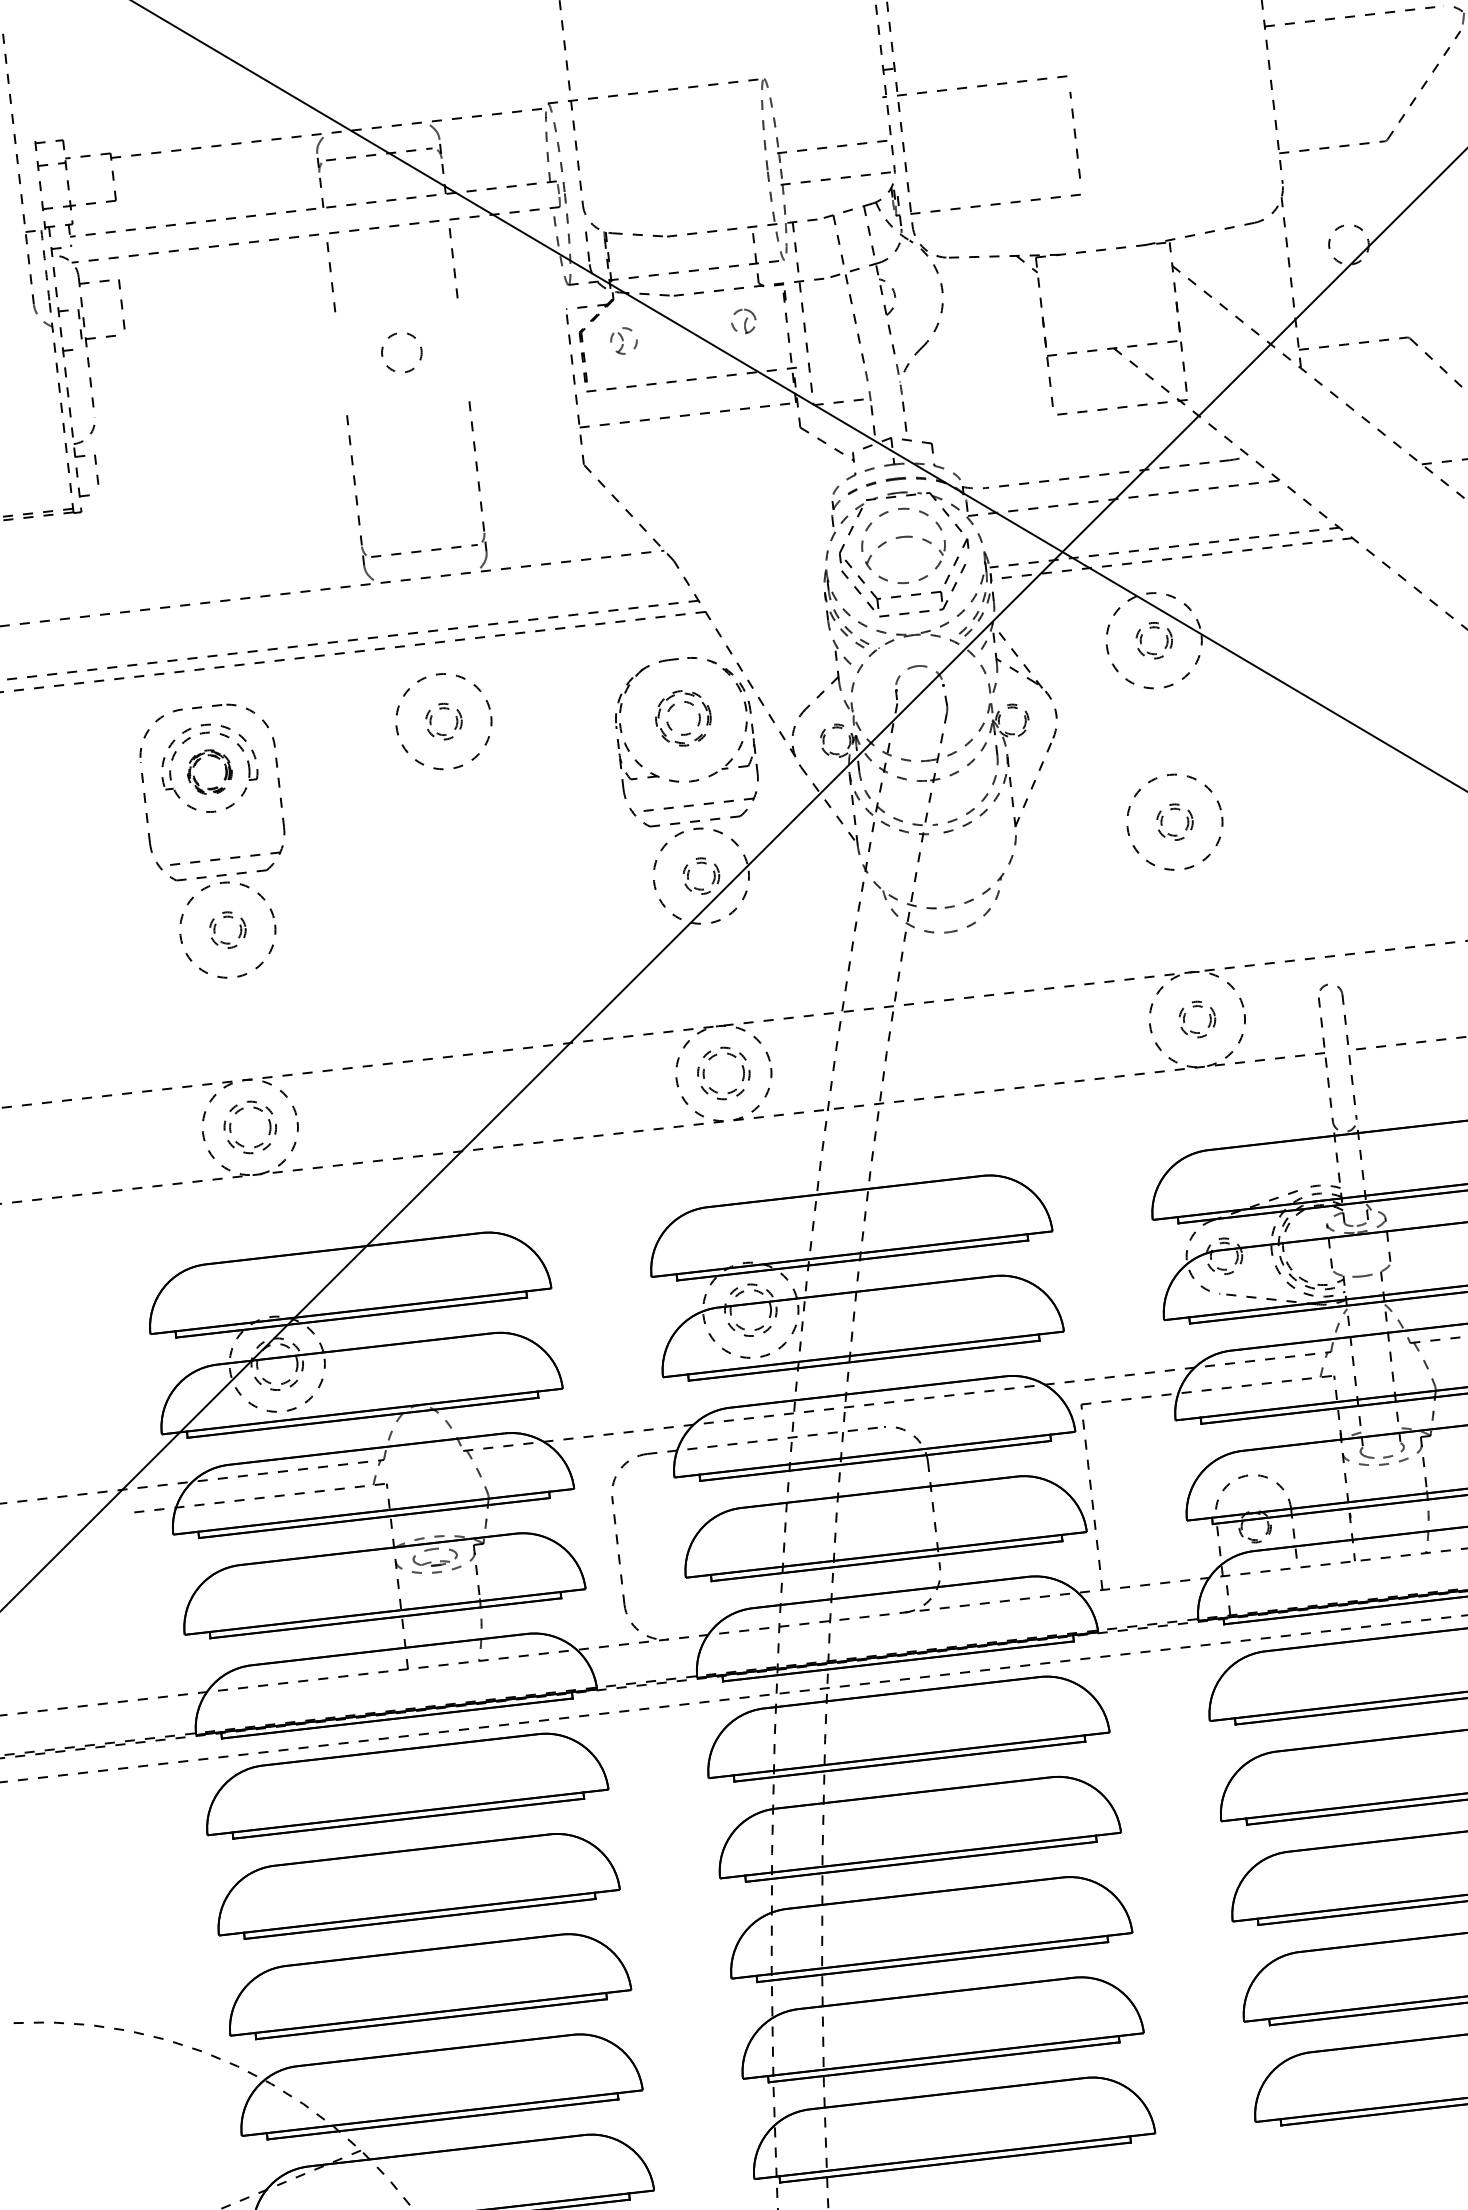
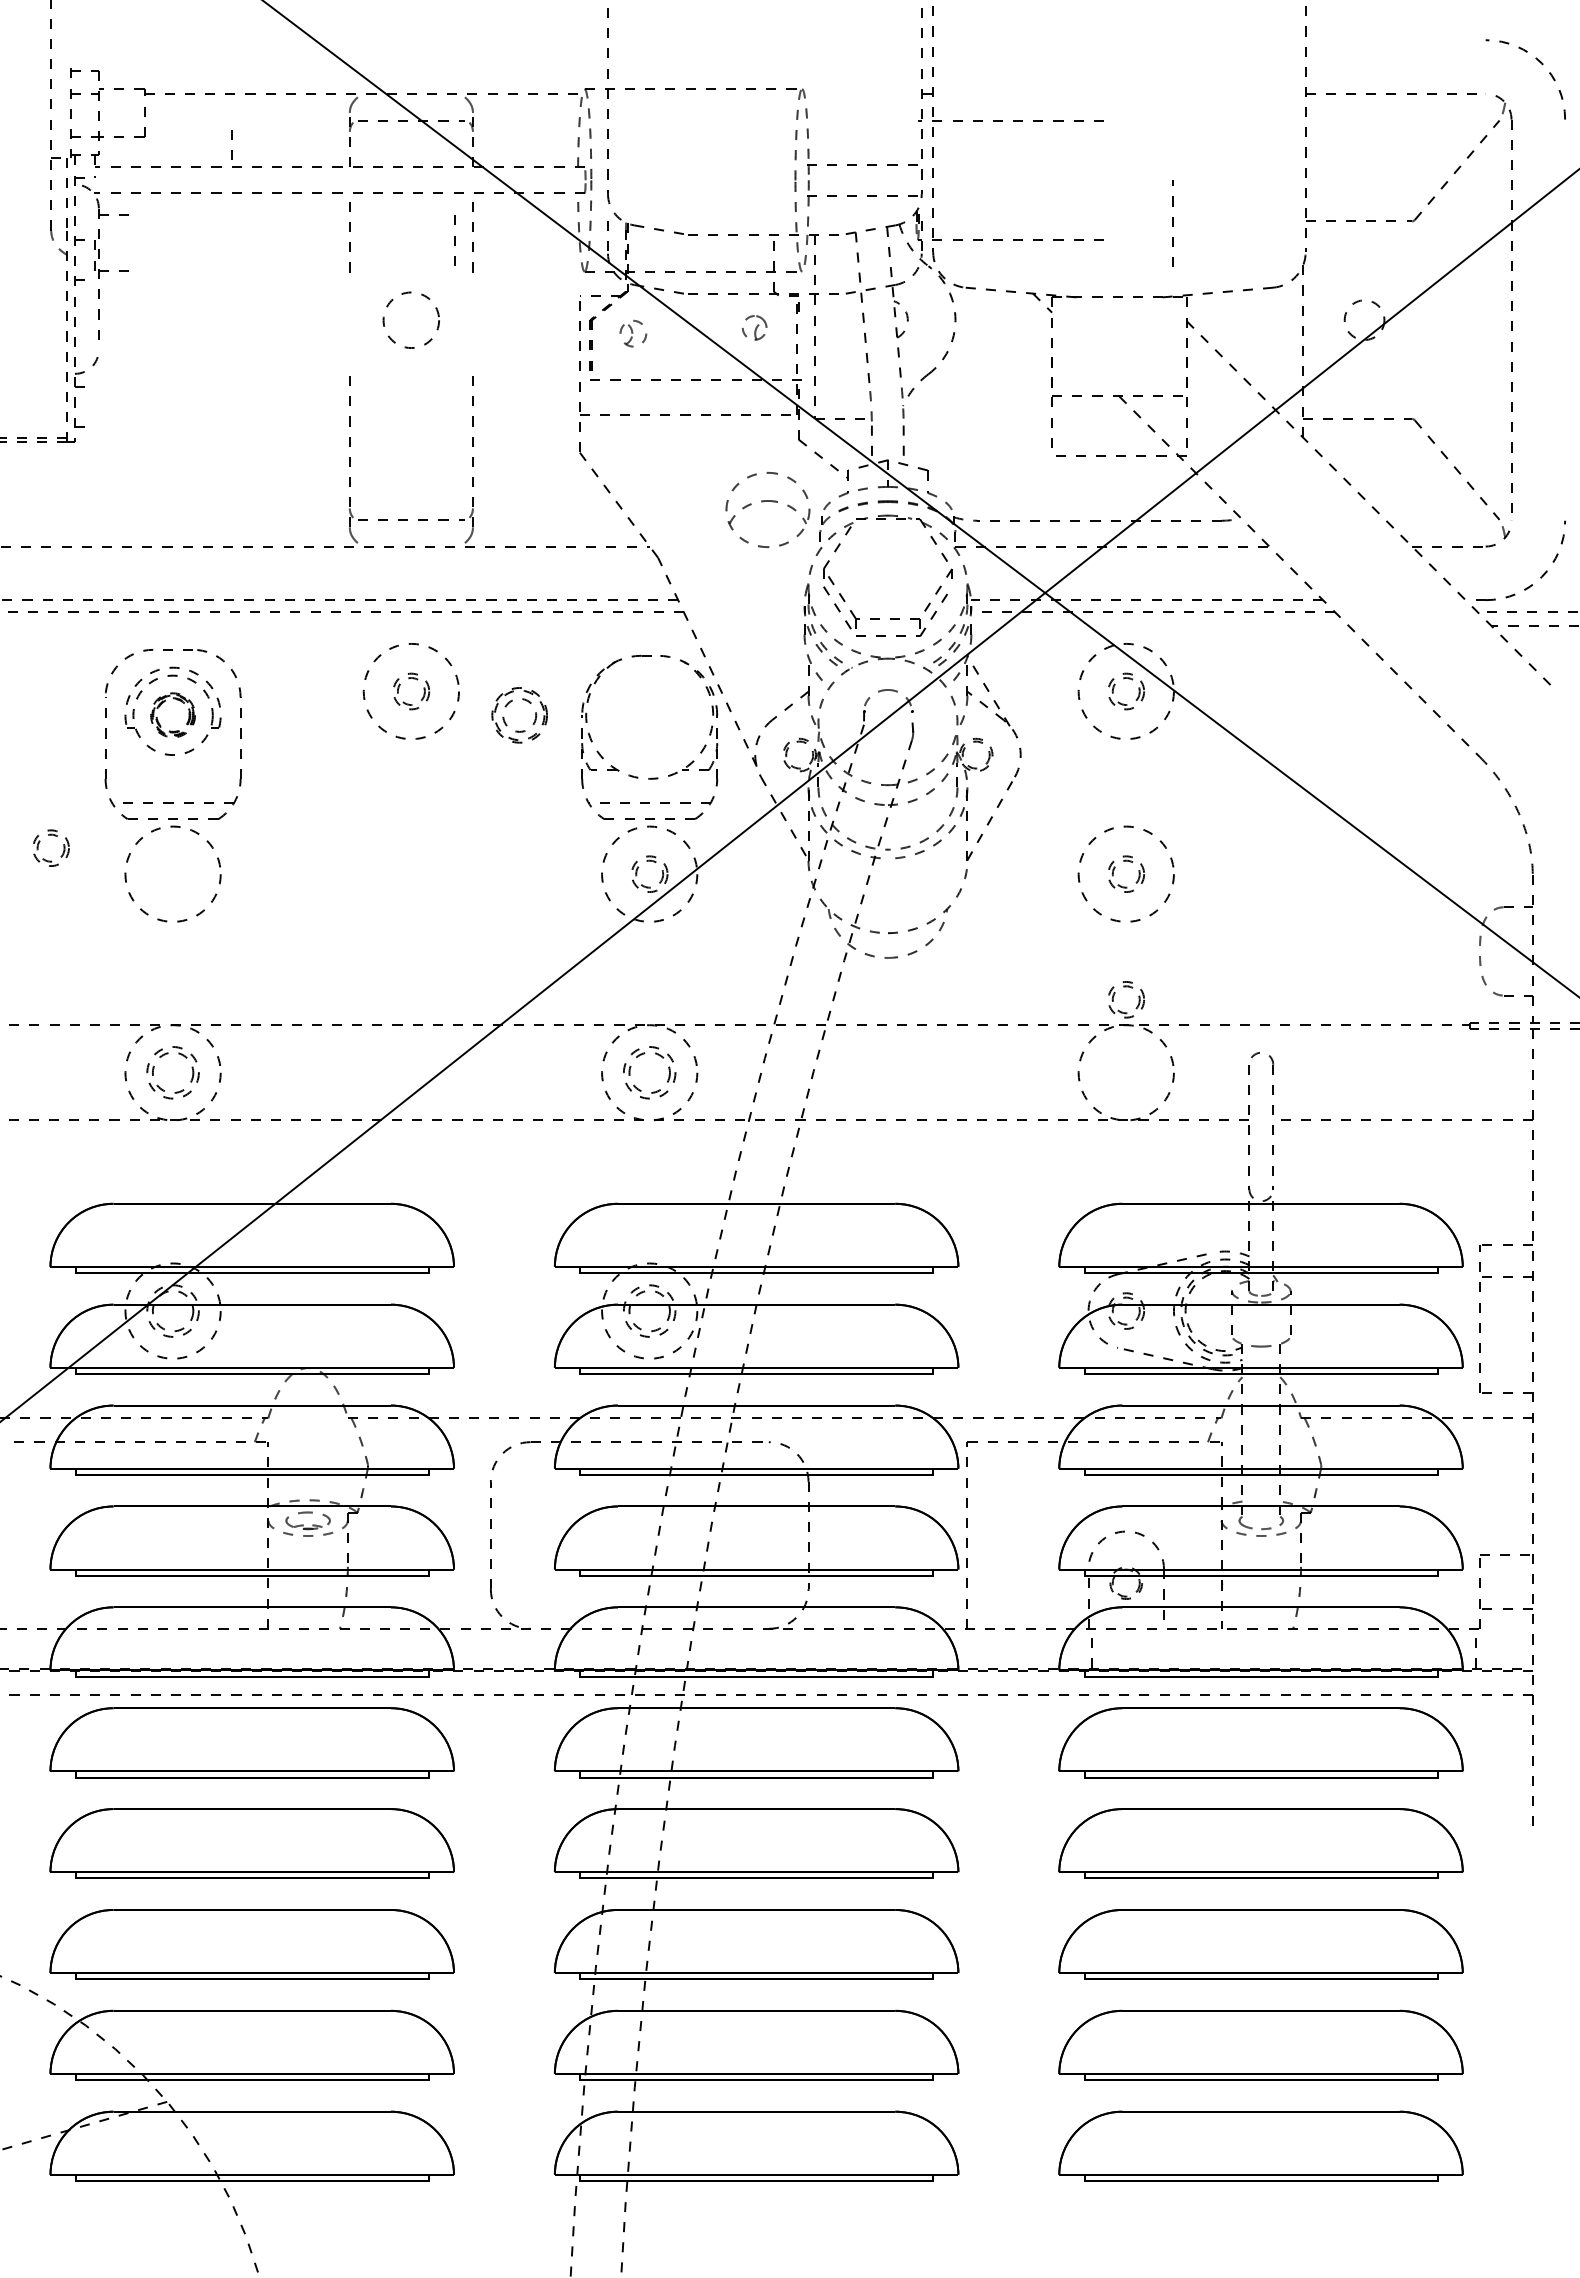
line: (1074, 135) -> (1172, 223), moved
line: (121, 304) -> (454, 240), moved
circle: (401, 352) -> (411, 319), size x1.4
line: (95, 464) -> (231, 139), moved
part: (902, 537) -> (767, 501), moved
part: (672, 728) -> (507, 724), moved
part: (229, 918) -> (54, 836), moved
part: (1196, 1007) -> (1126, 987), moved

